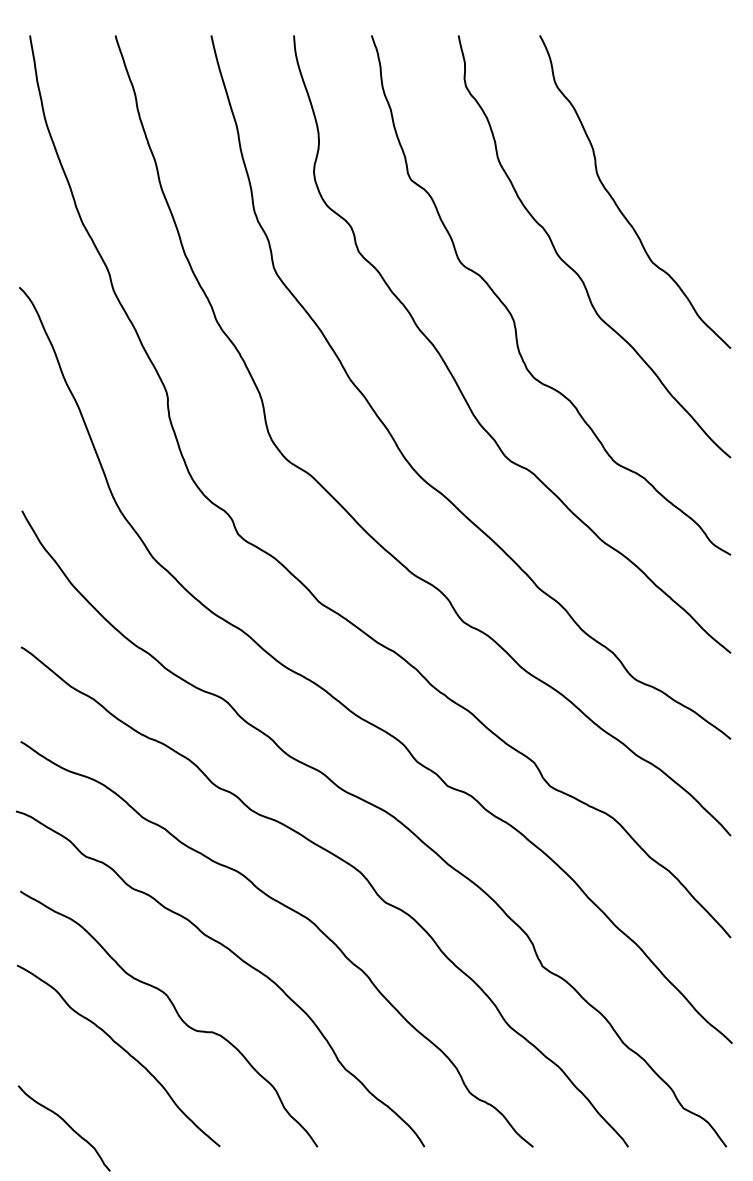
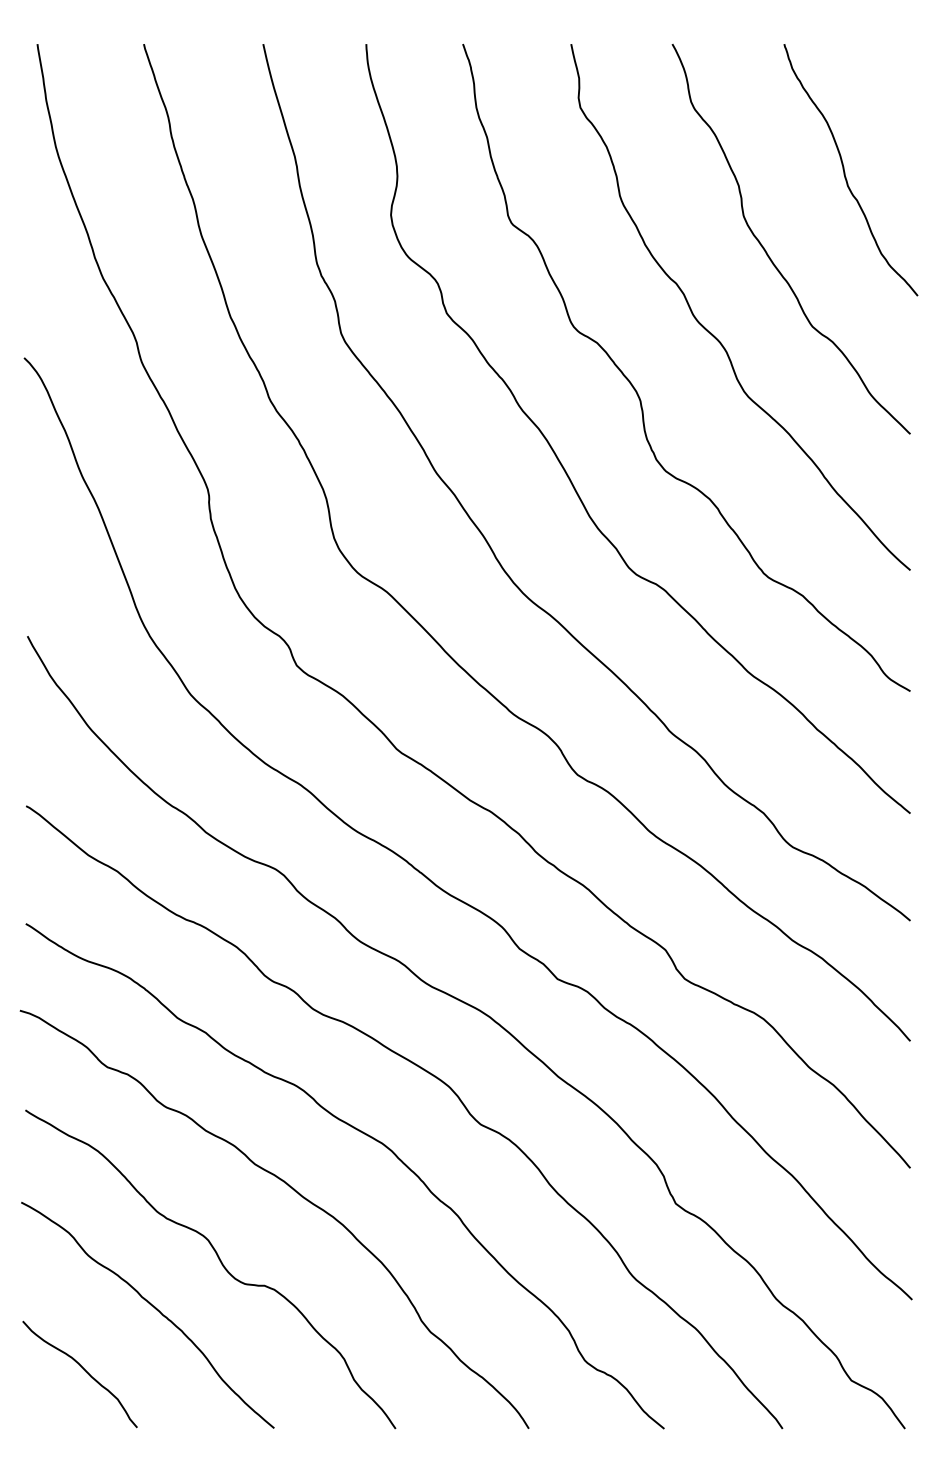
curve: (678, 136) -> (845, 169), added
curve: (66, 1124) -> (82, 1369), moved

